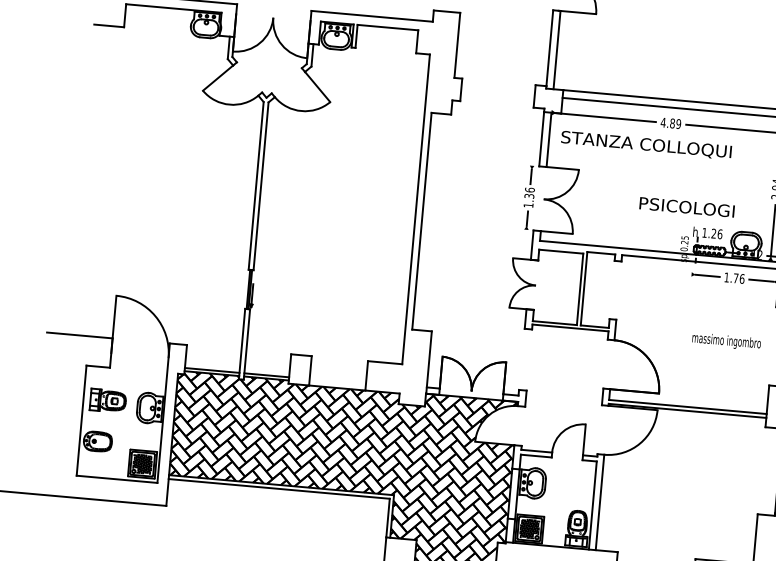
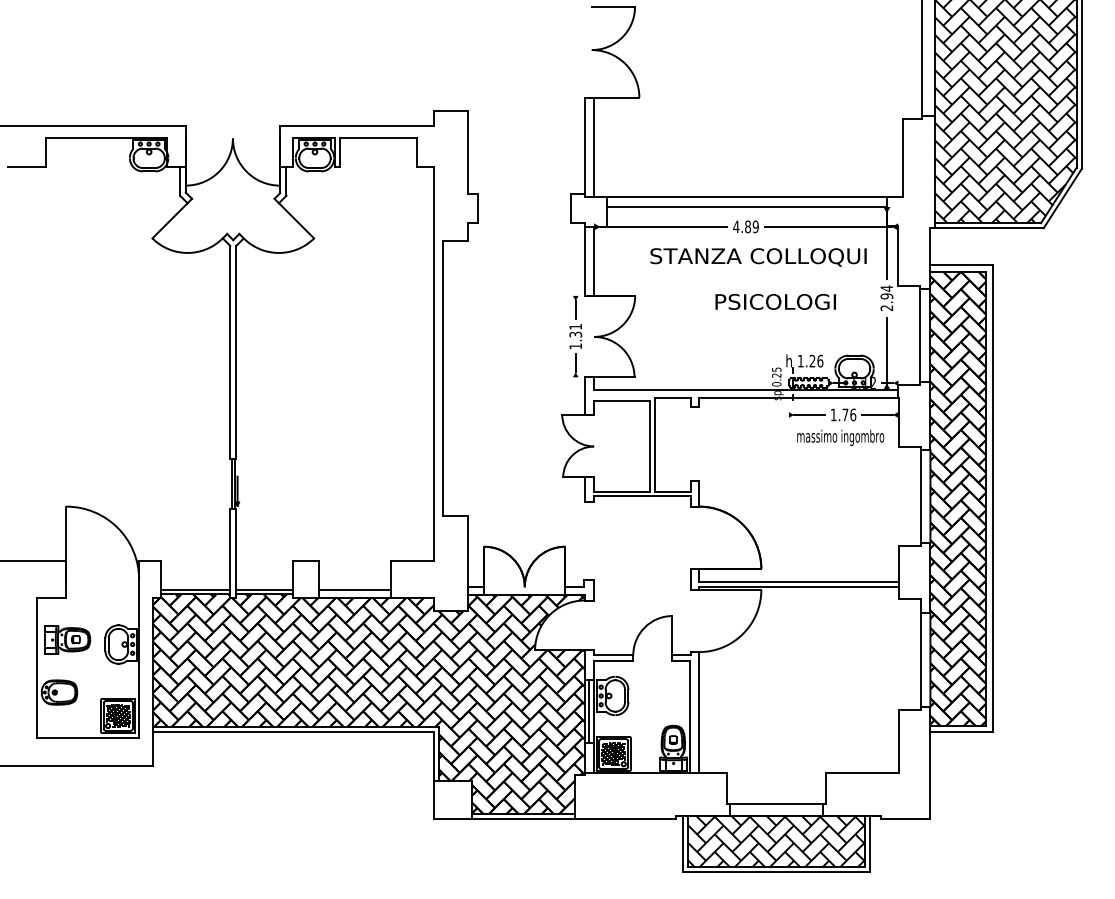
text: (646, 145) -> (758, 257), moved
text: (529, 189) -> (575, 326), 1.36 -> 1.31
text: (686, 206) -> (775, 301), moved
text: (726, 341) -> (840, 437), moved
line: (337, 381) -> (354, 589), added
line: (513, 493) -> (589, 711), added

